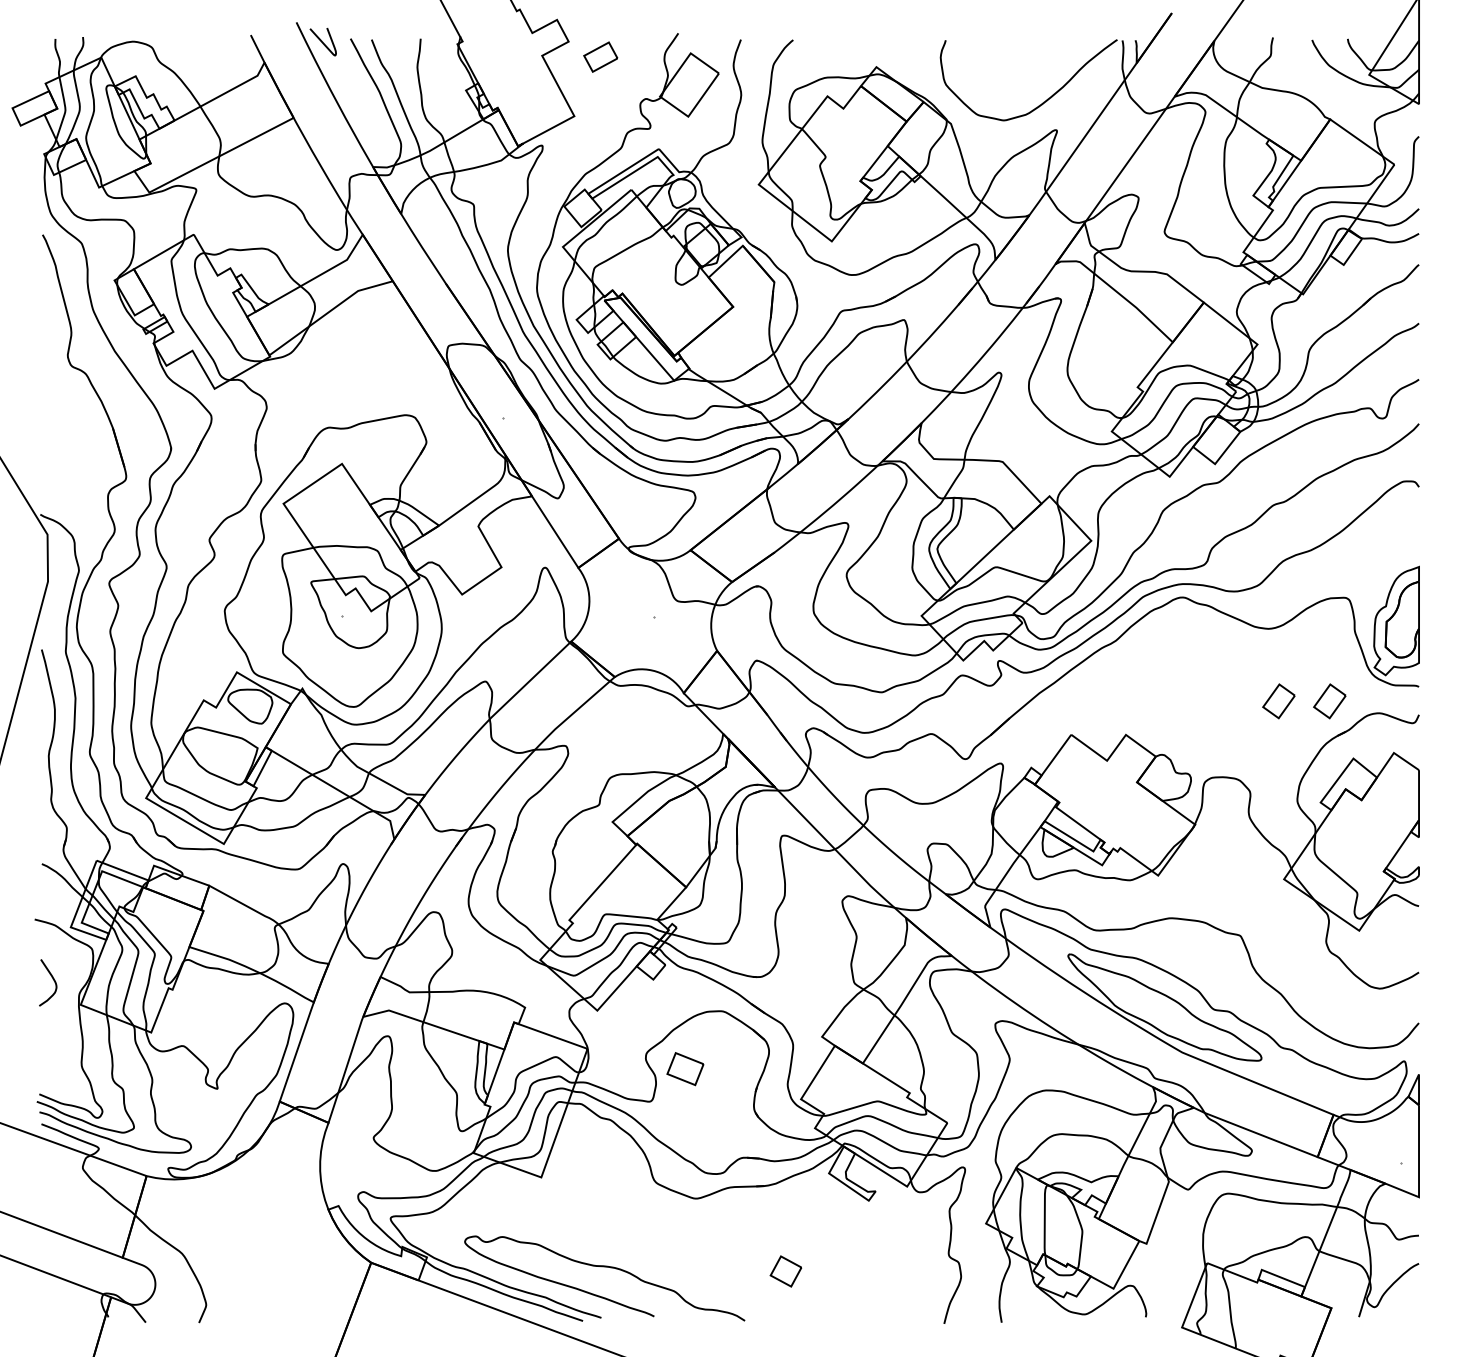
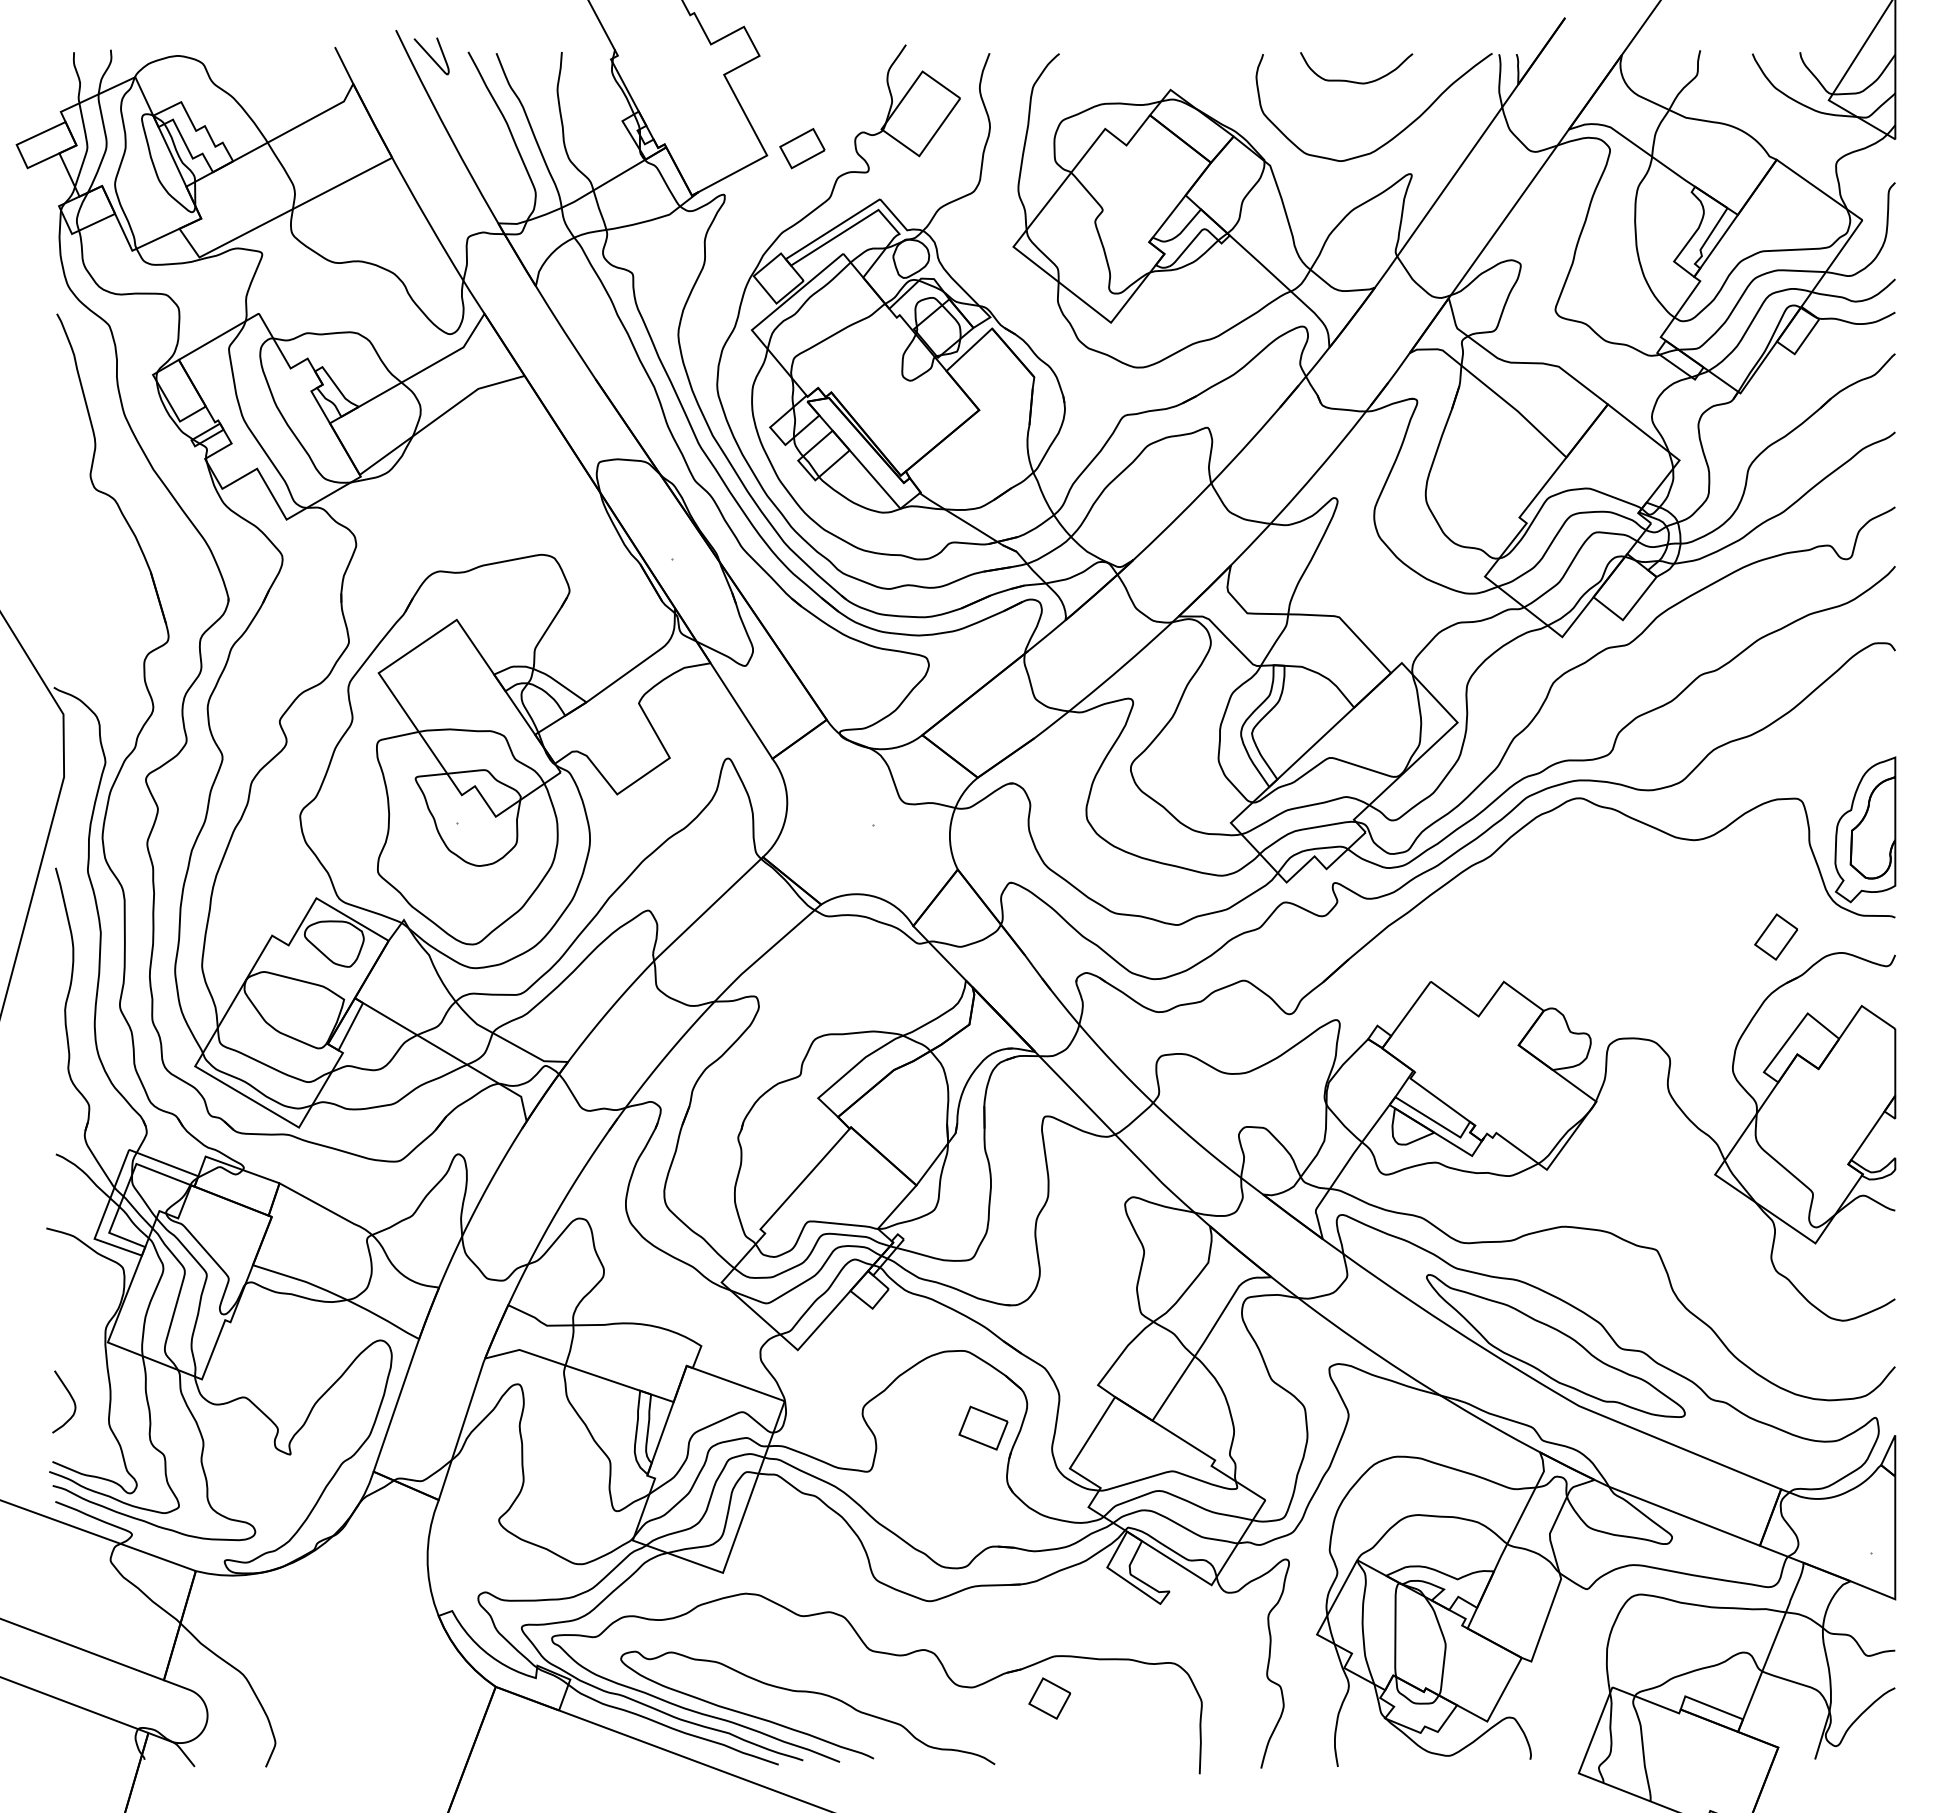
part: (600, 57) -> (802, 148), moved
curve: (1015, 60) -> (1356, 81), added
part: (1278, 700) -> (1707, 936), removed
curve: (52, 979) -> (70, 1397), moved
part: (685, 1068) -> (983, 1427), moved
part: (657, 1237) -> (878, 1653), added

